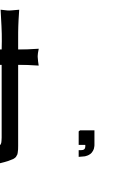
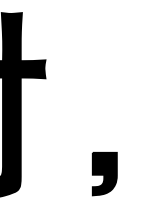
part: (86, 143) -> (104, 173), size x1.43

